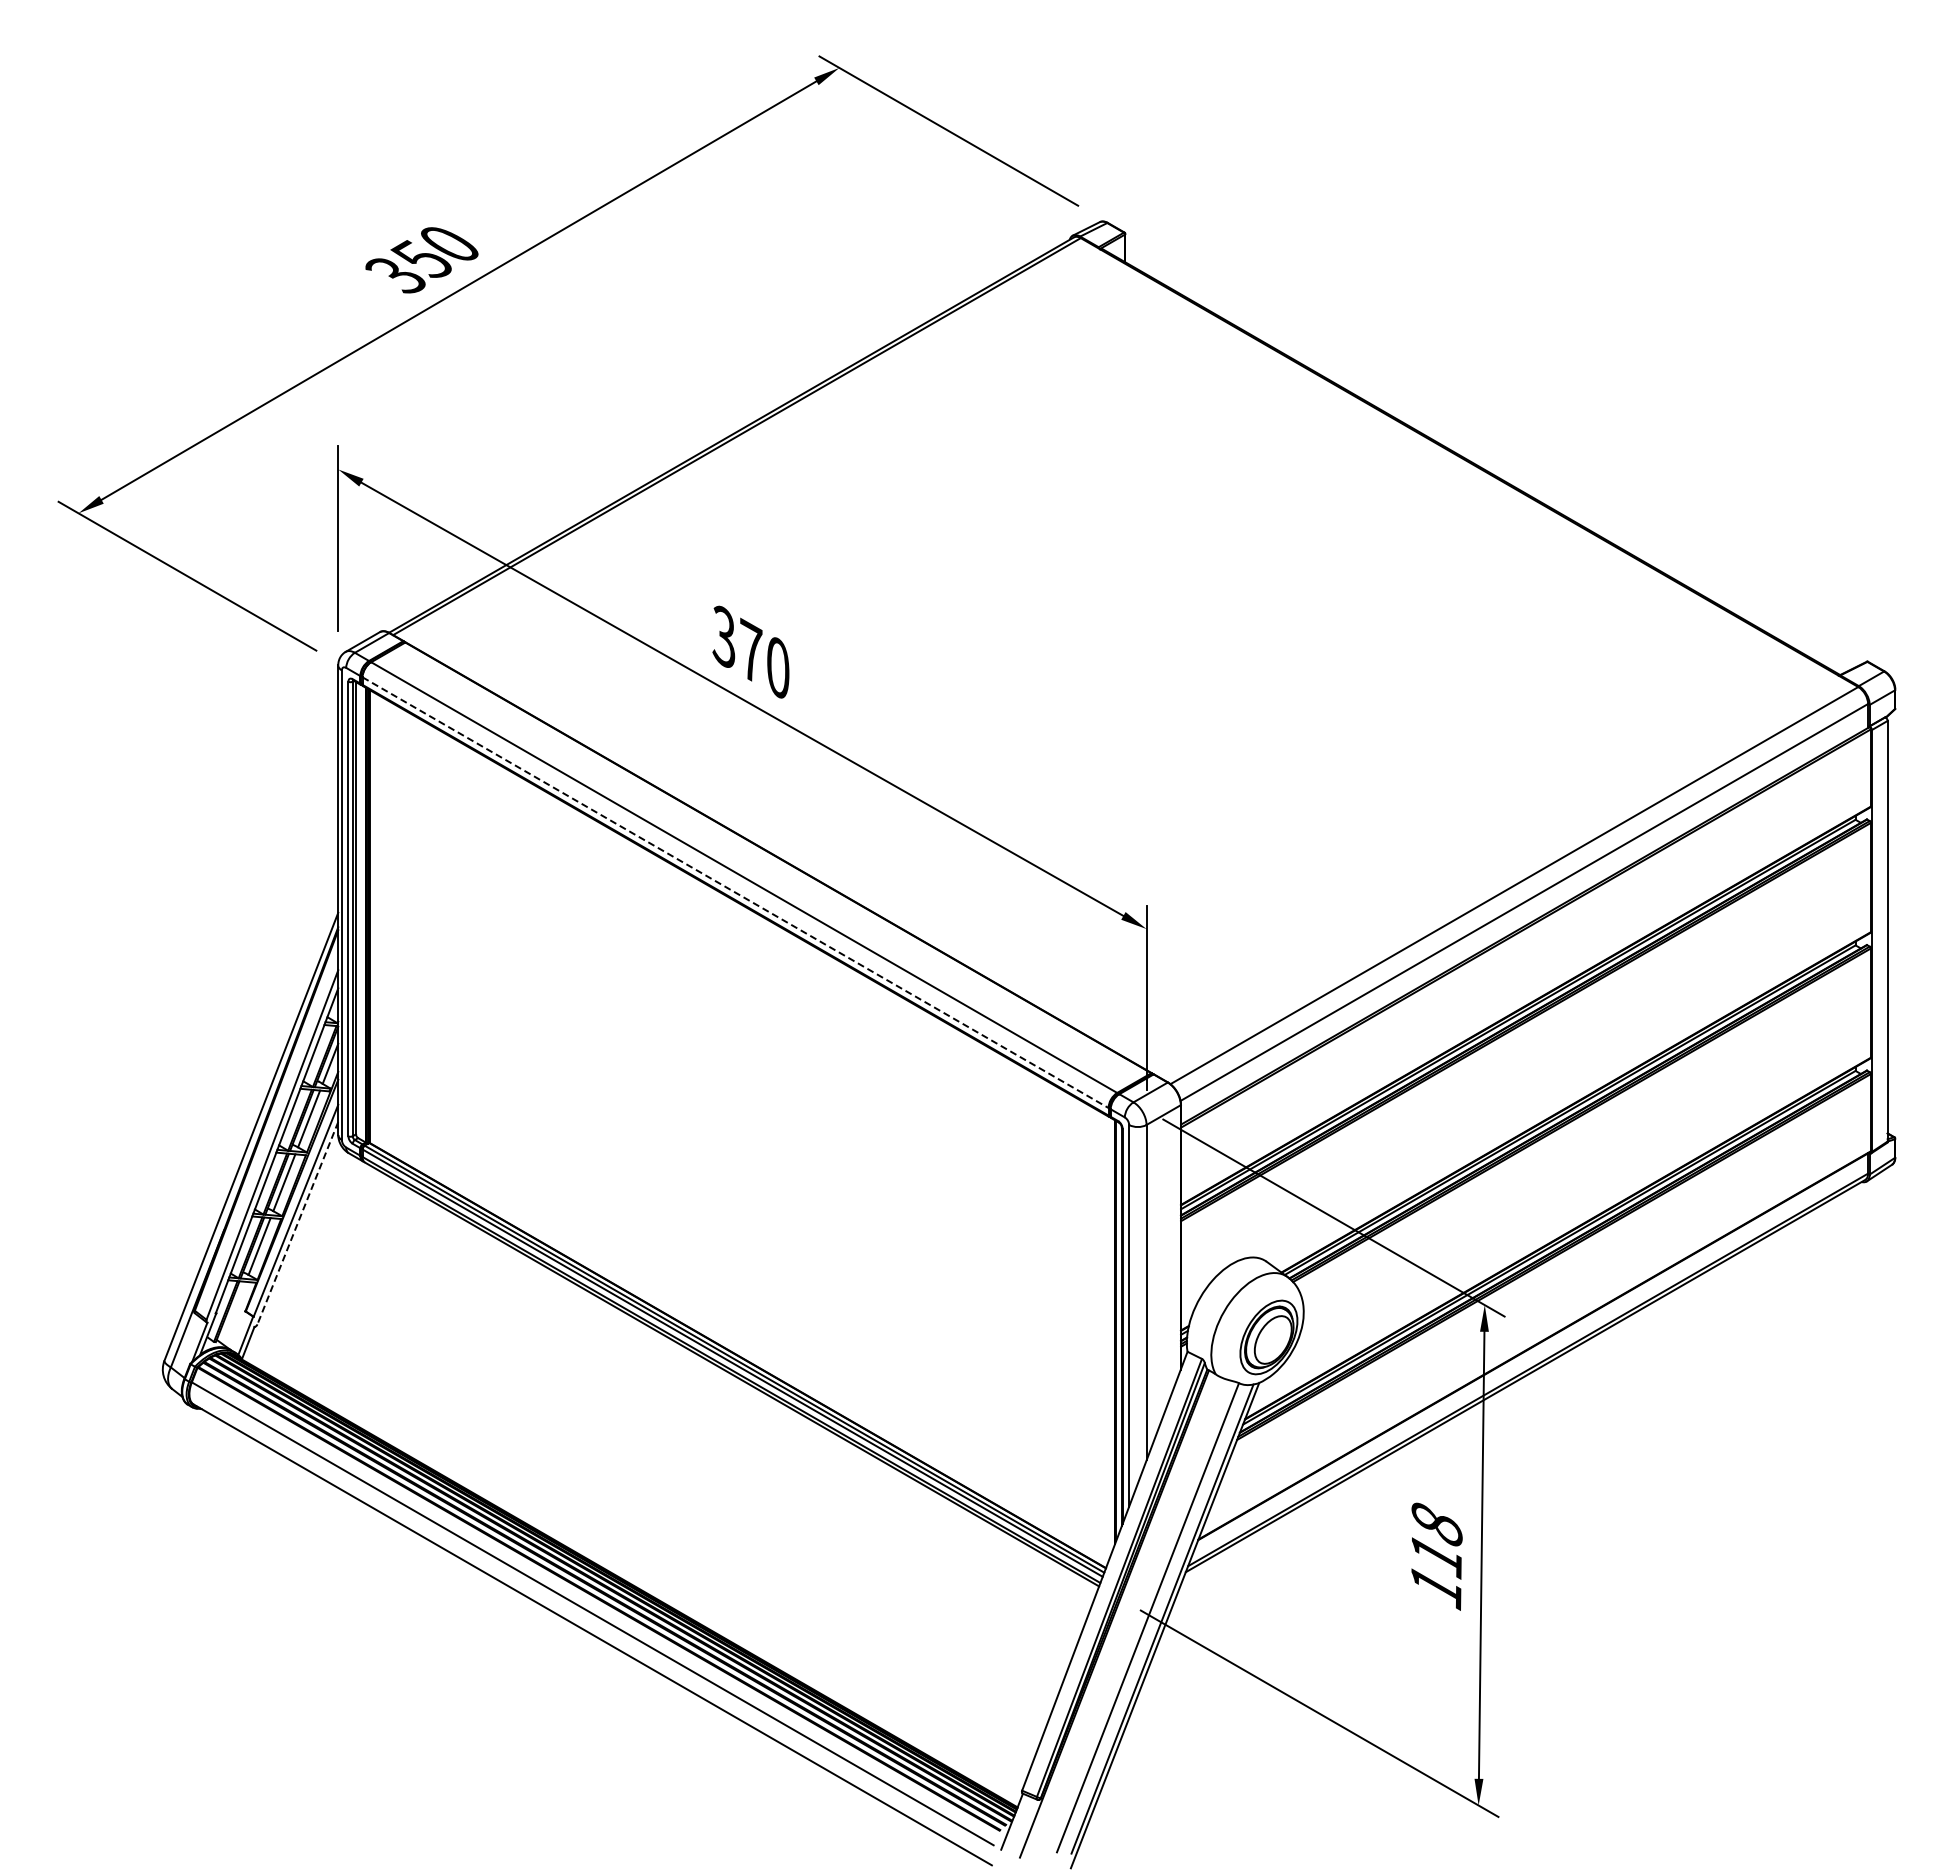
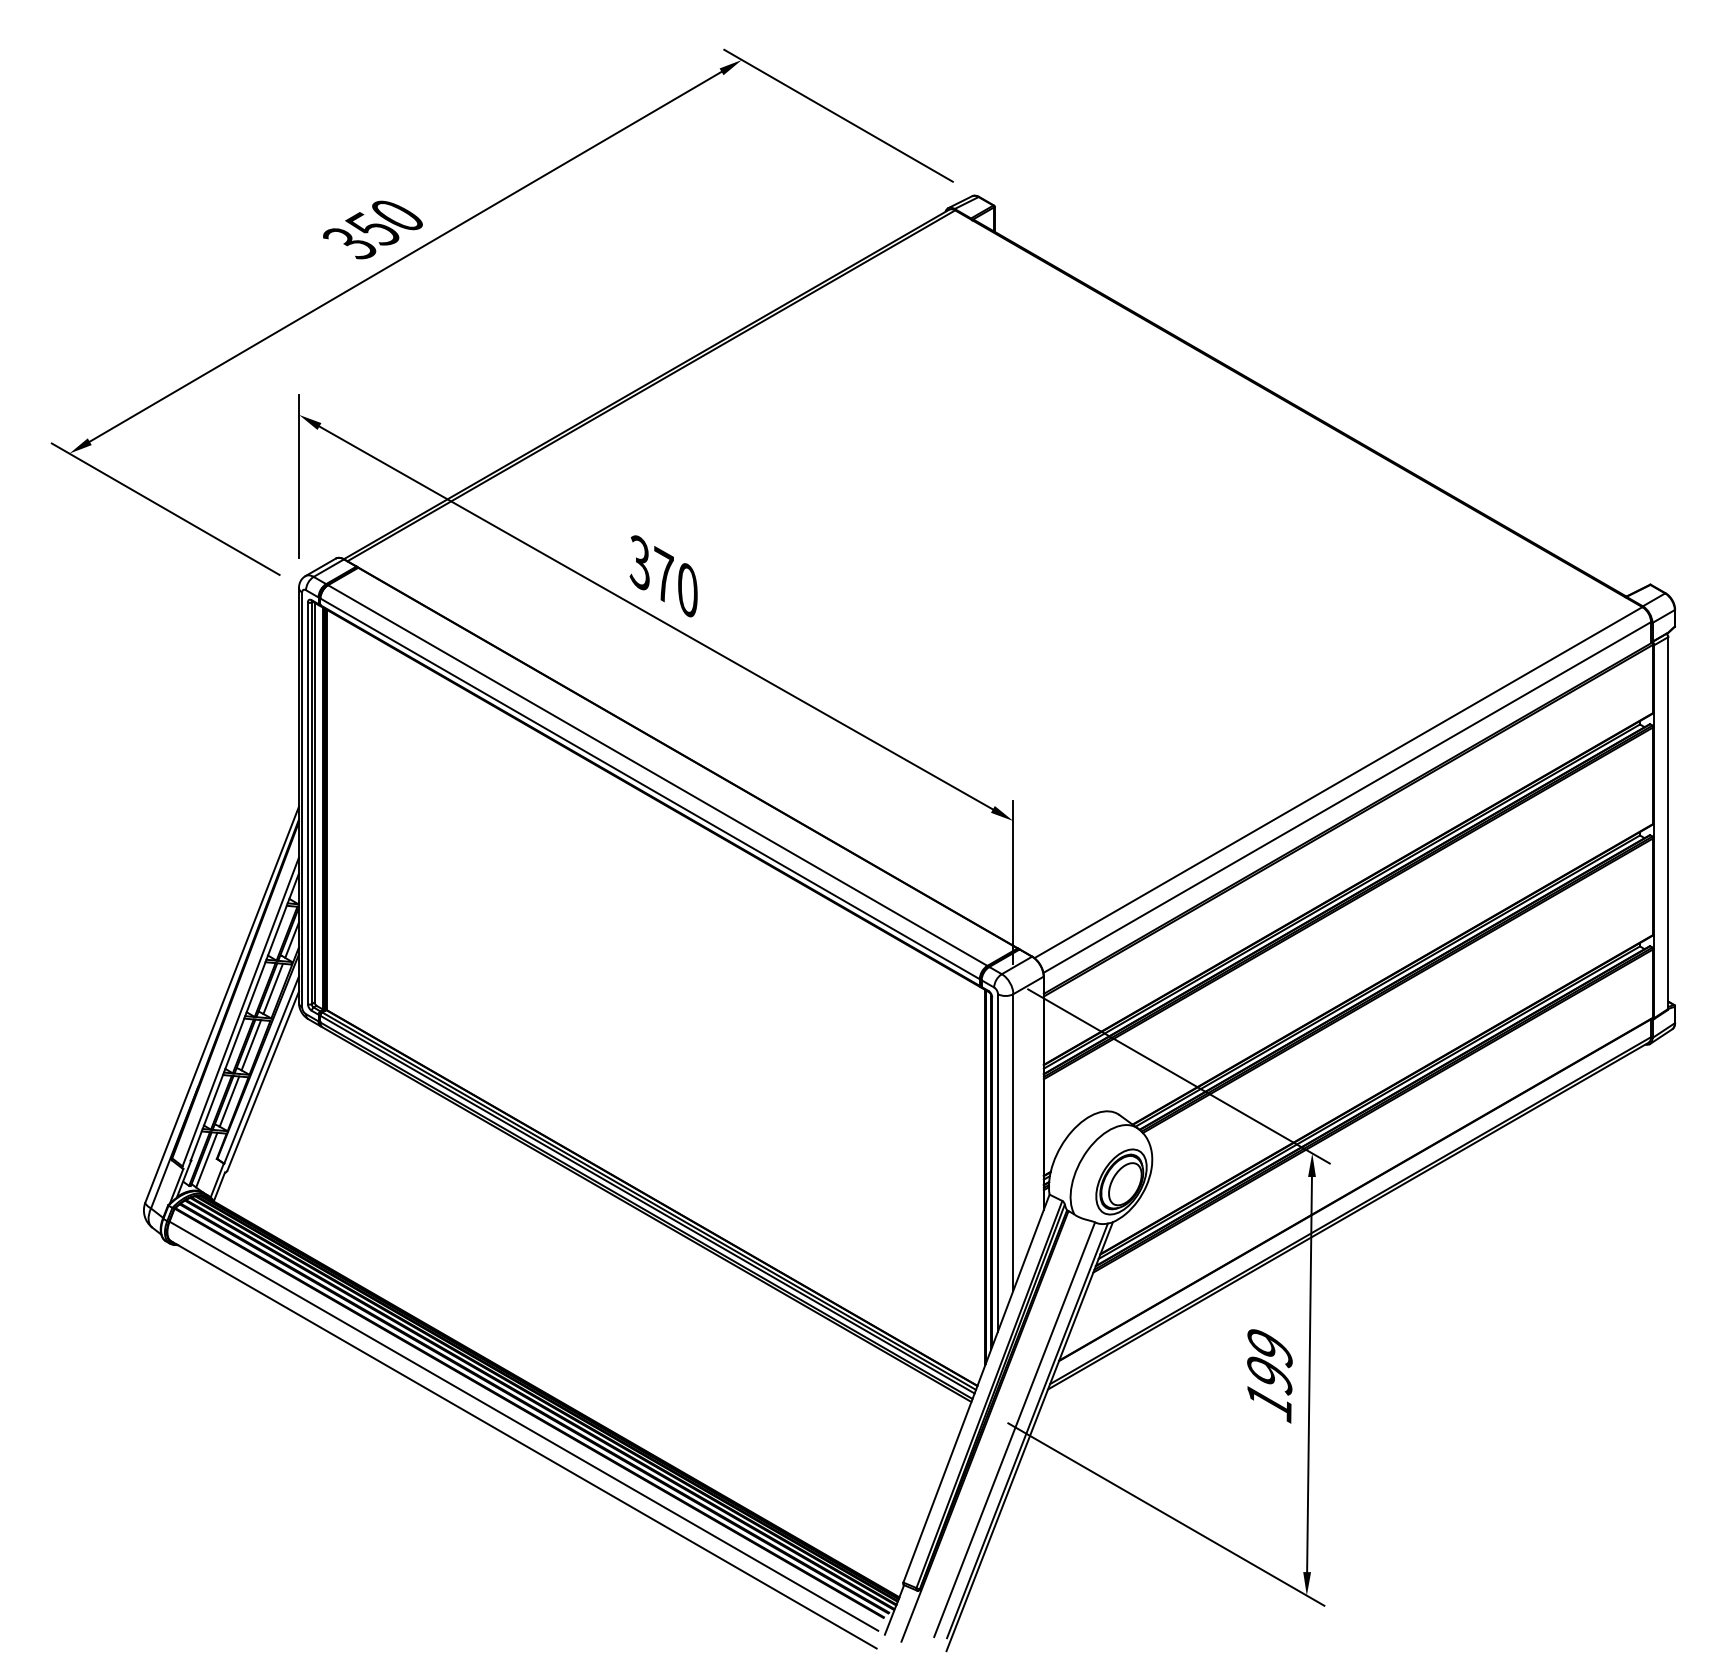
line: (735, 892) -> (650, 788), dashed -> solid
line: (297, 1223) -> (262, 1081), dashed -> solid
line: (233, 1312) -> (206, 1159), added
text: (1436, 1540) -> (1269, 1361), 118 -> 199

